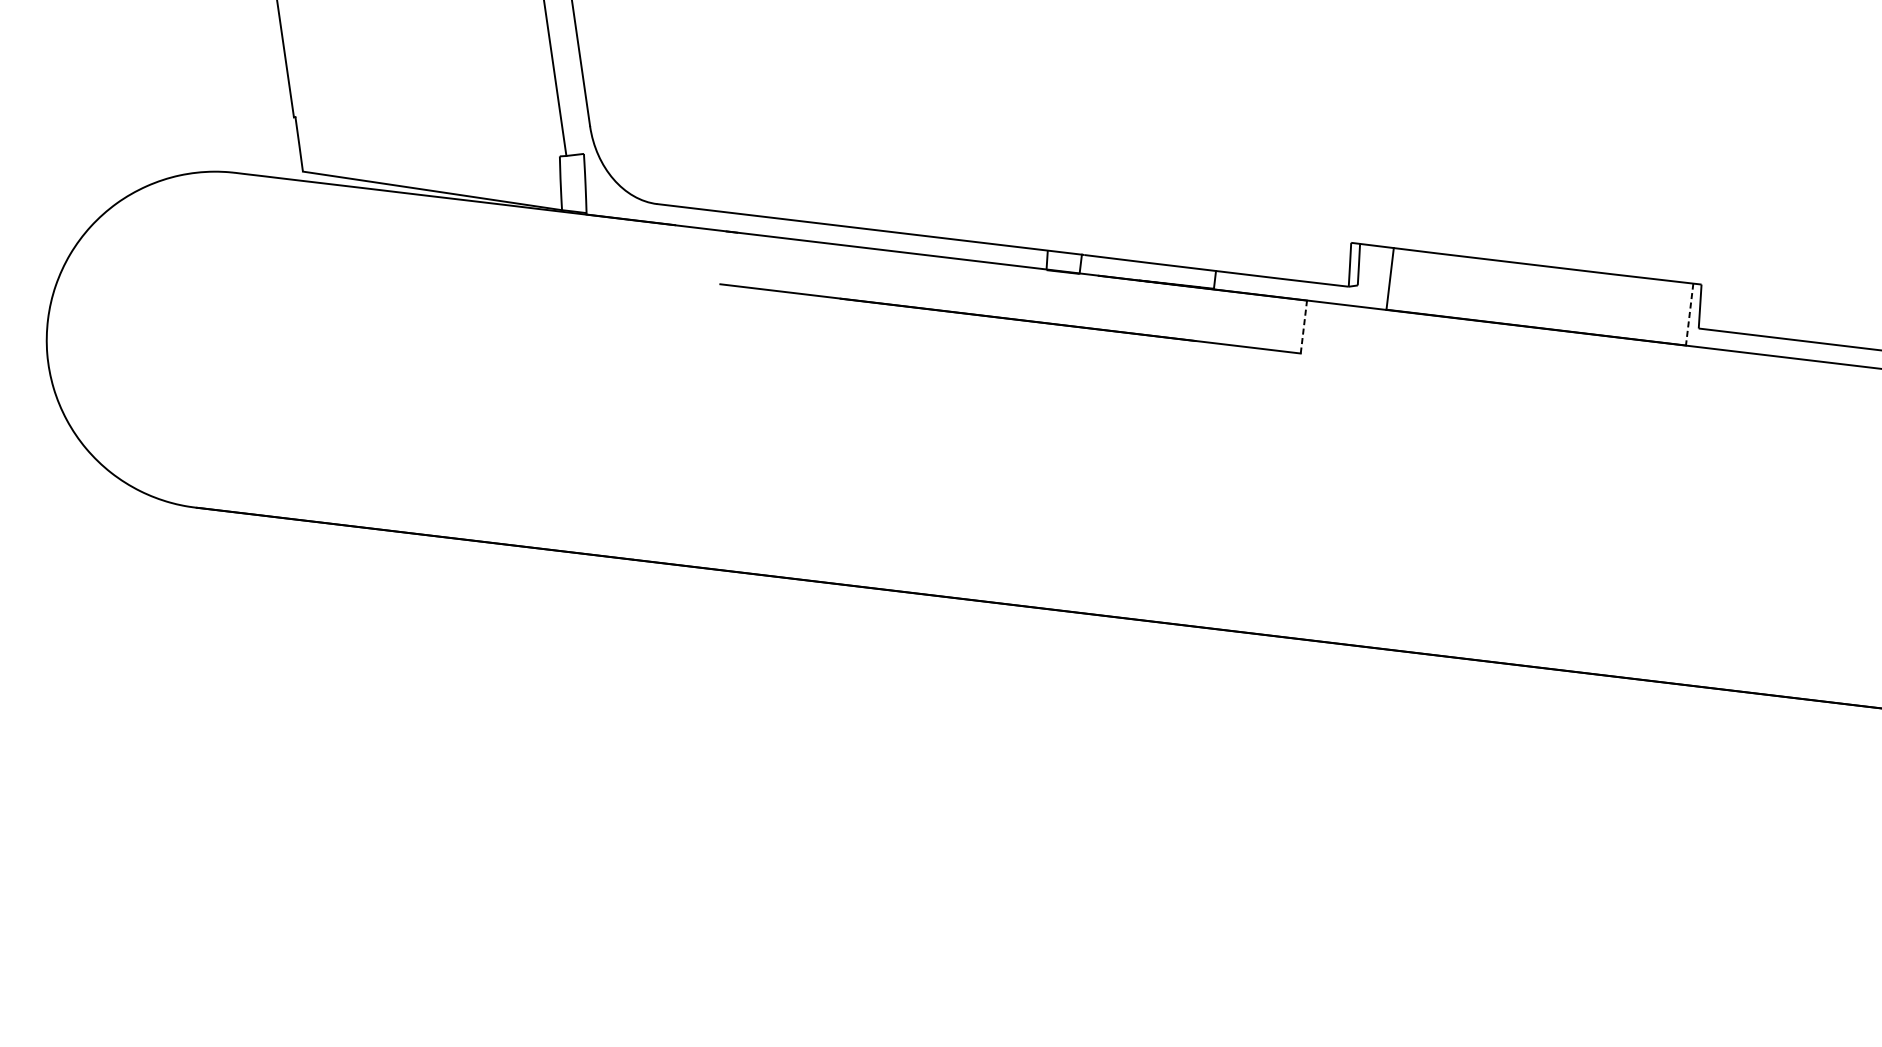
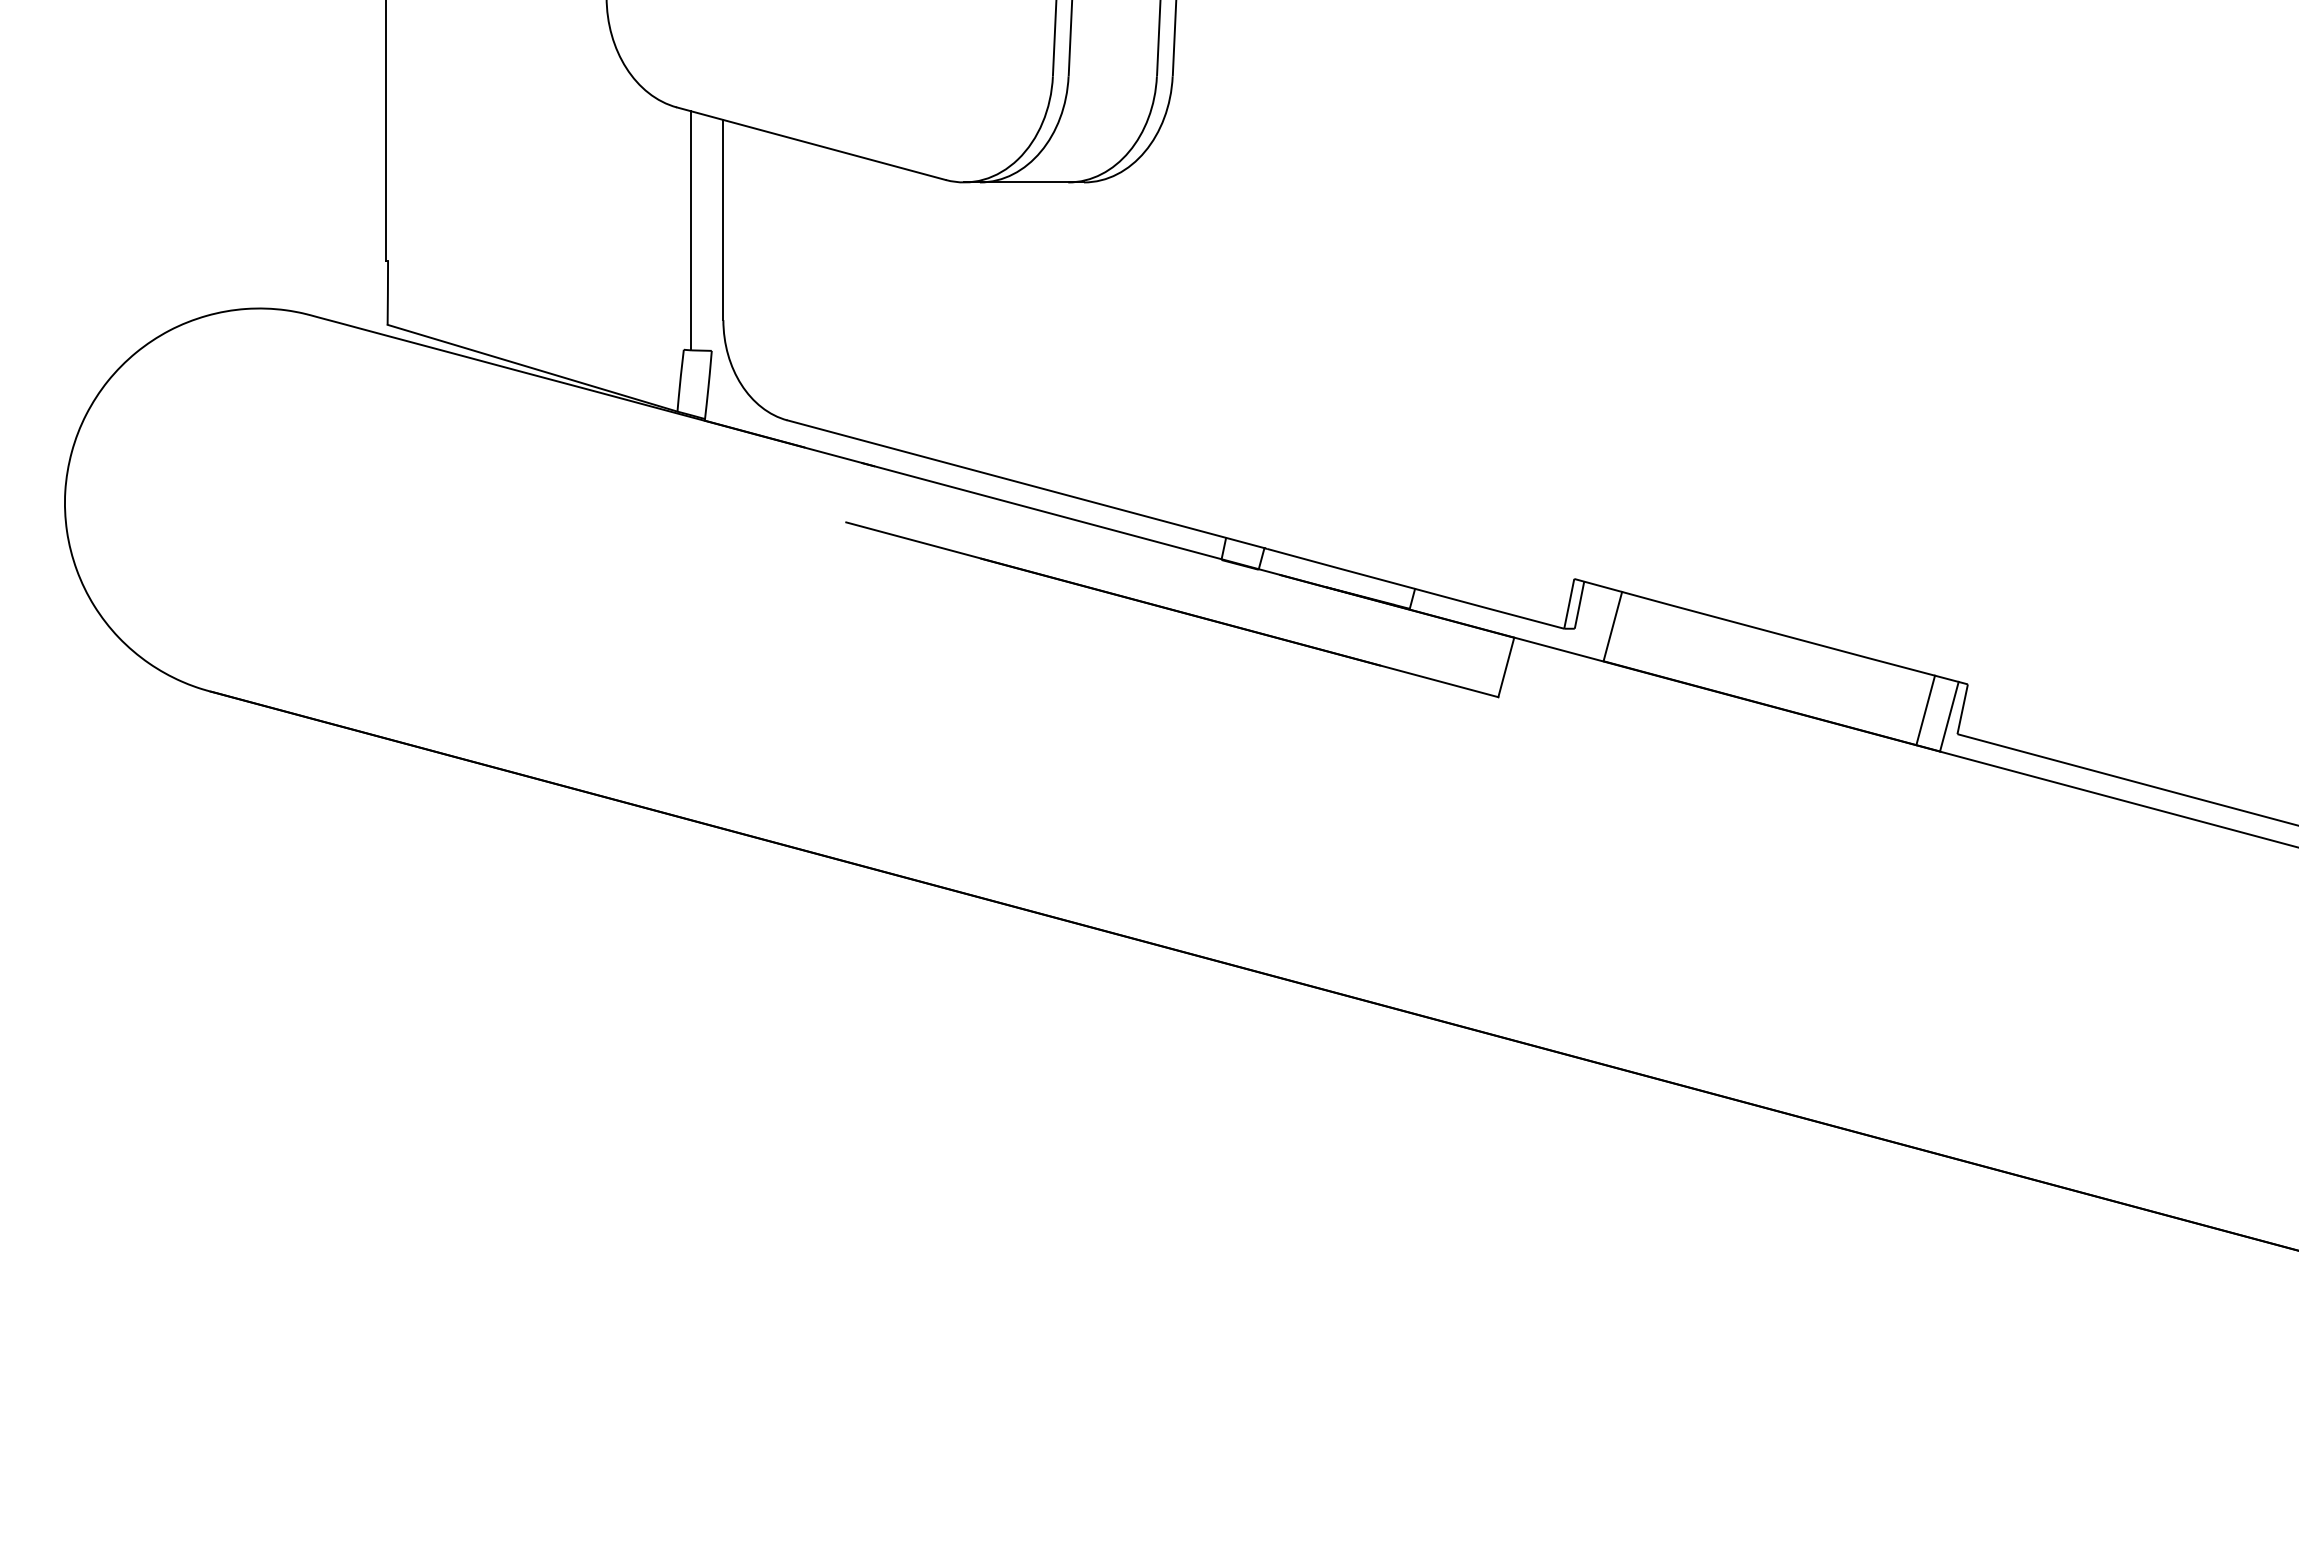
line: (1668, 312) -> (1925, 710), added
line: (1689, 315) -> (1949, 717), dashed -> solid
line: (1304, 327) -> (1506, 667), dashed -> solid

